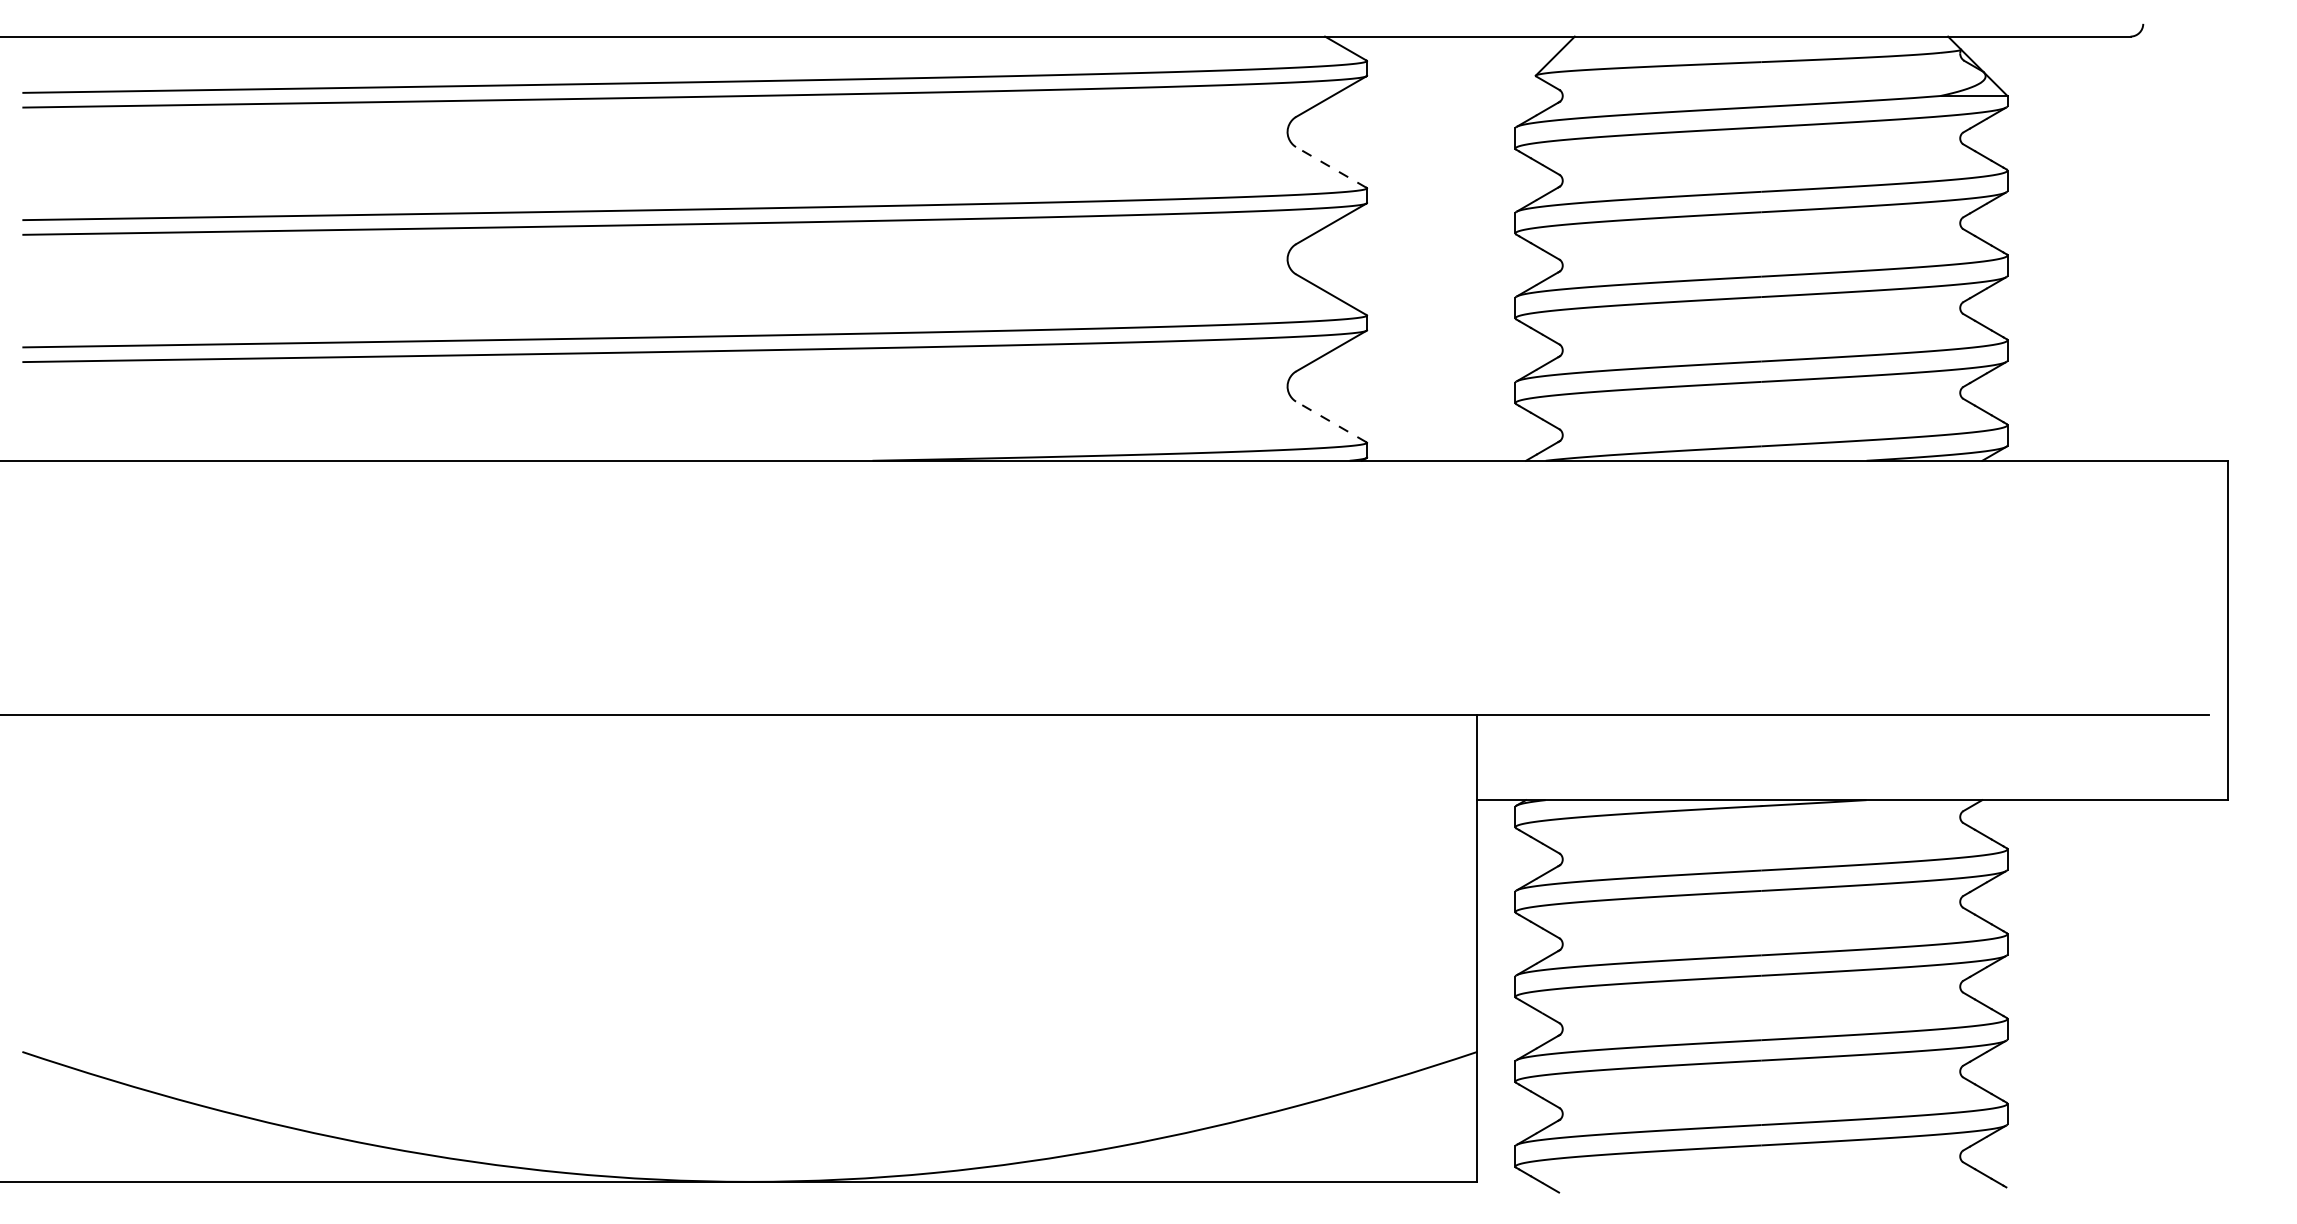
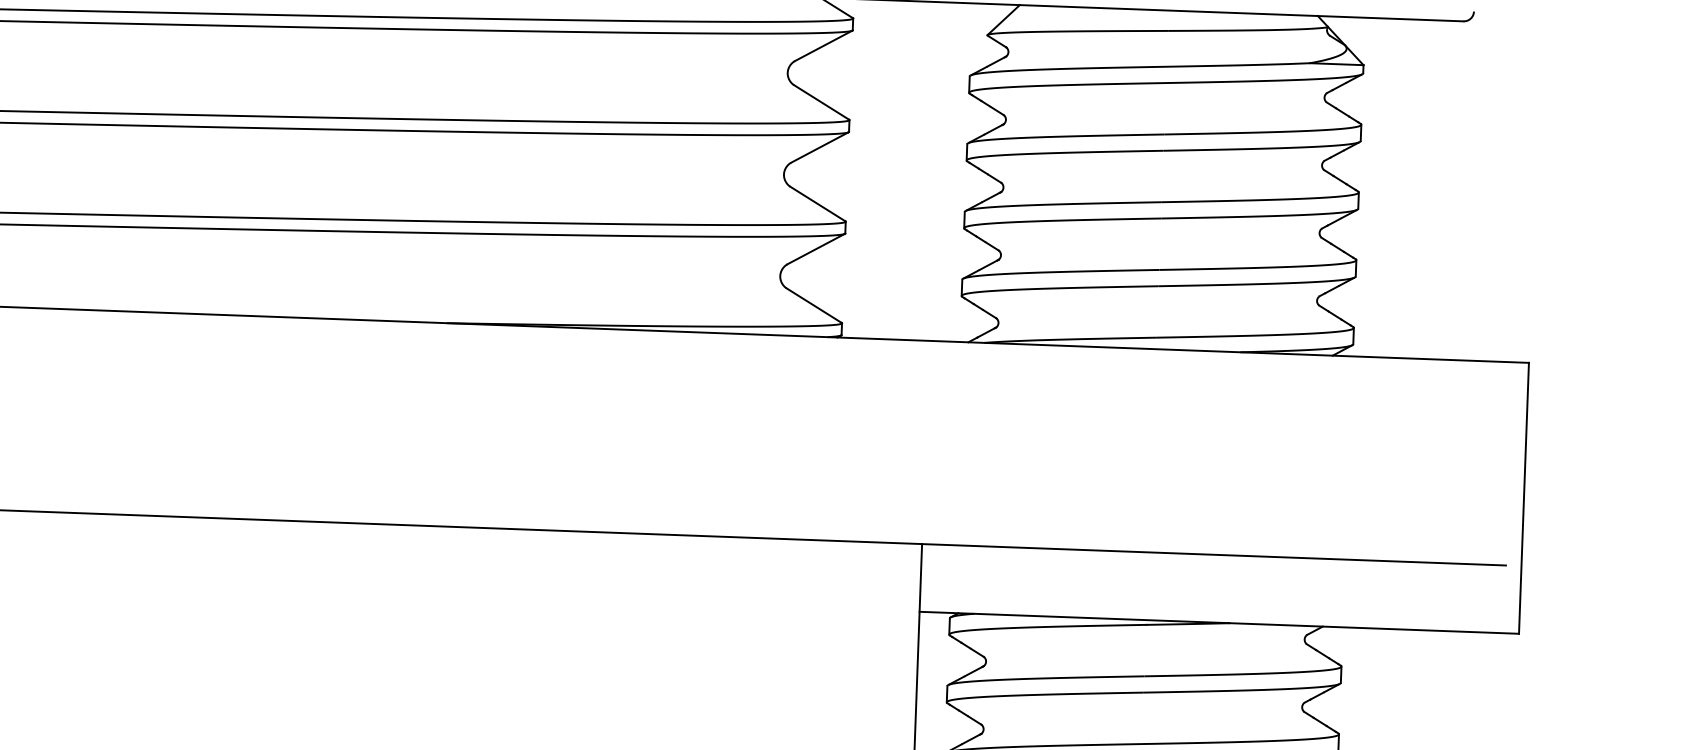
line: (1331, 167) -> (821, 102), dashed -> solid
line: (1331, 421) -> (814, 305), dashed -> solid

